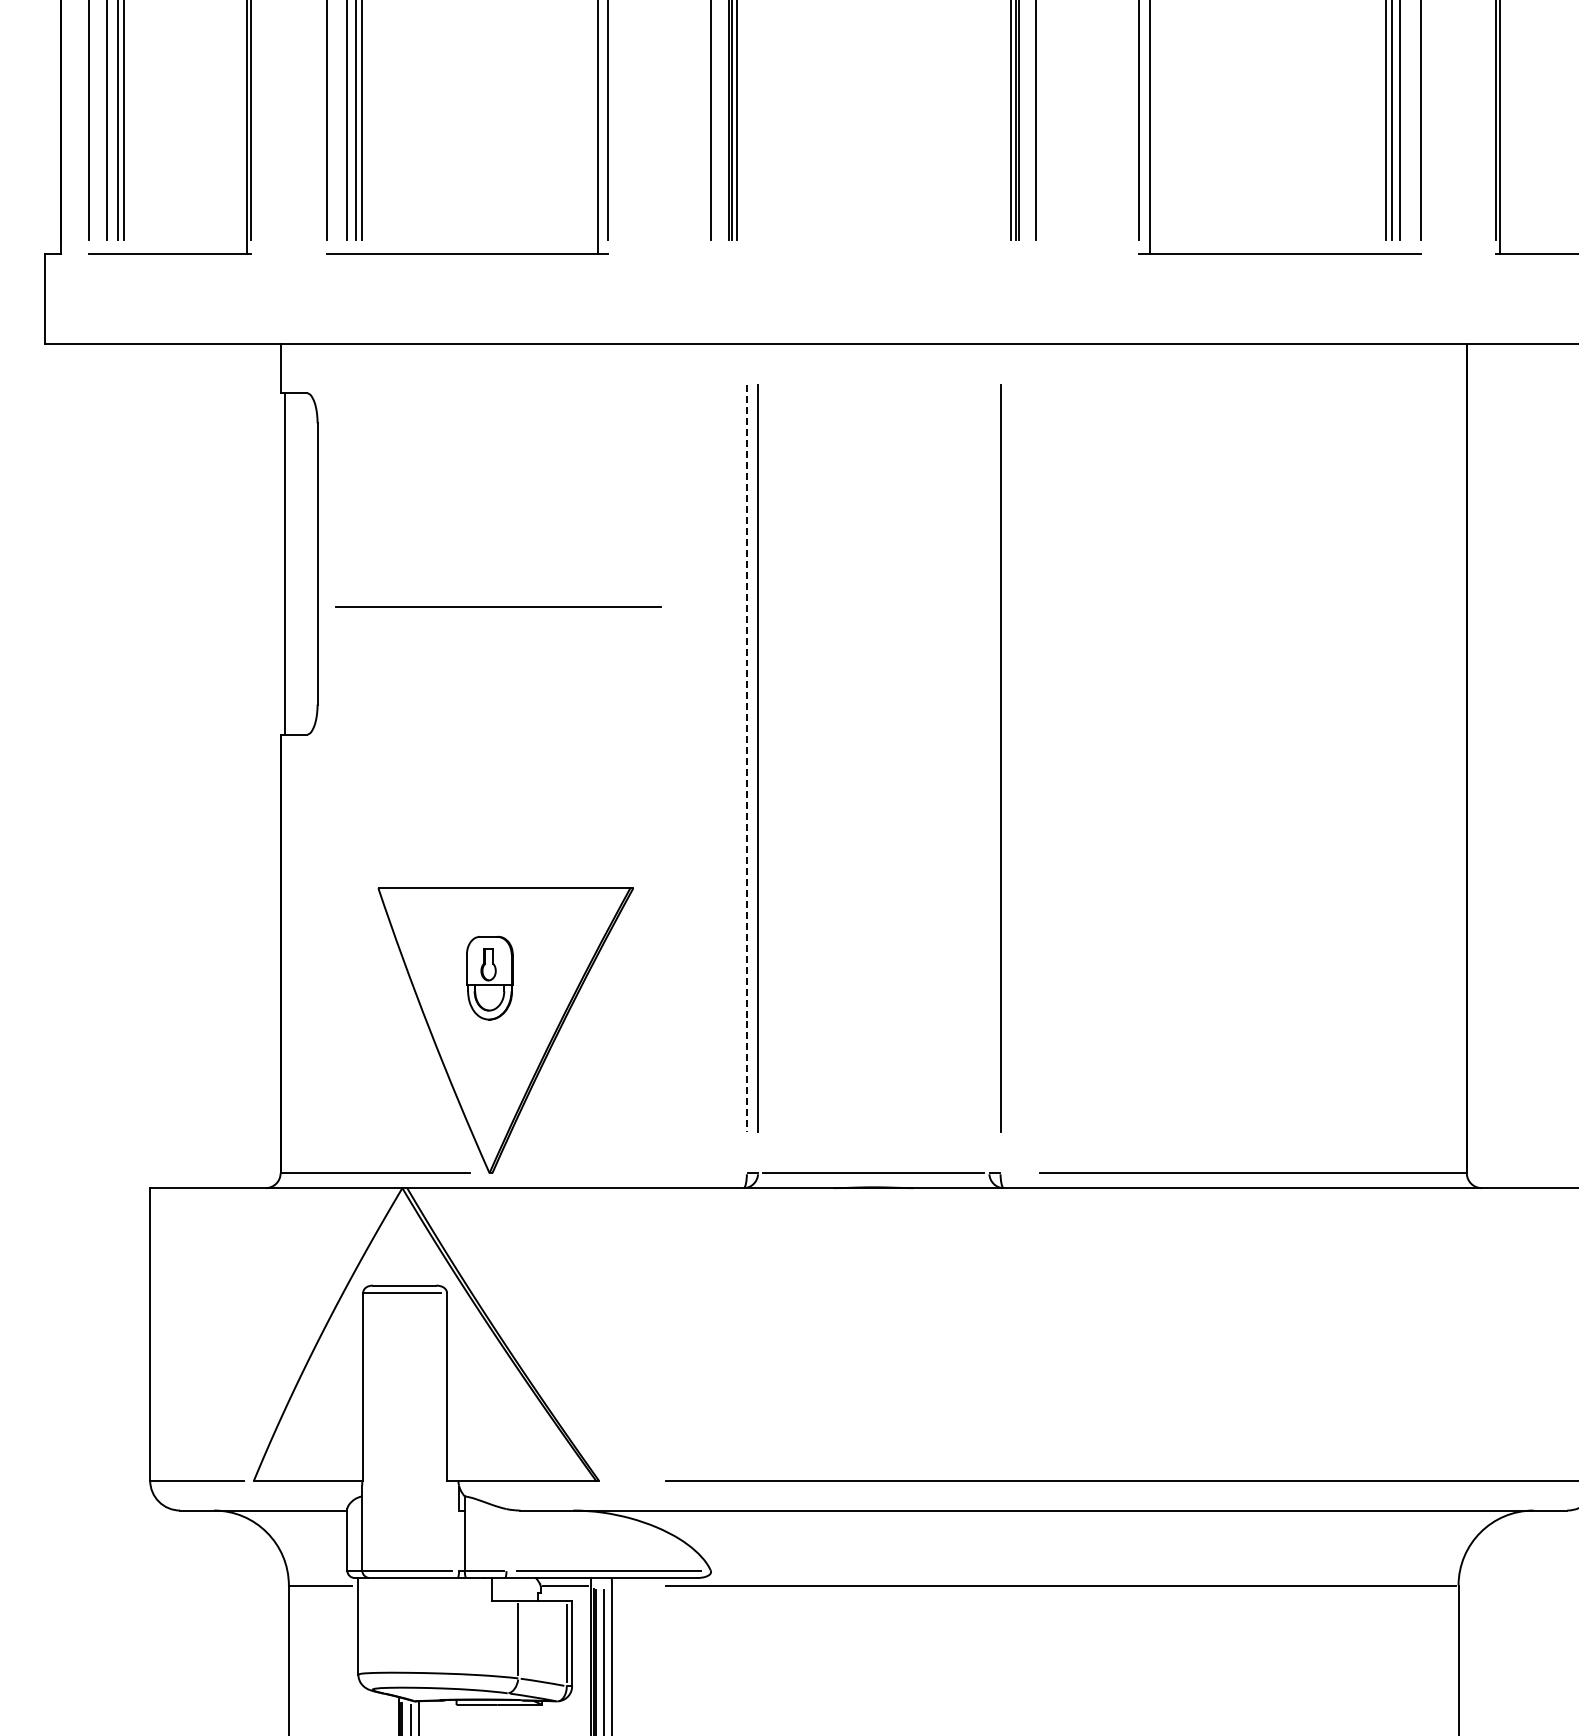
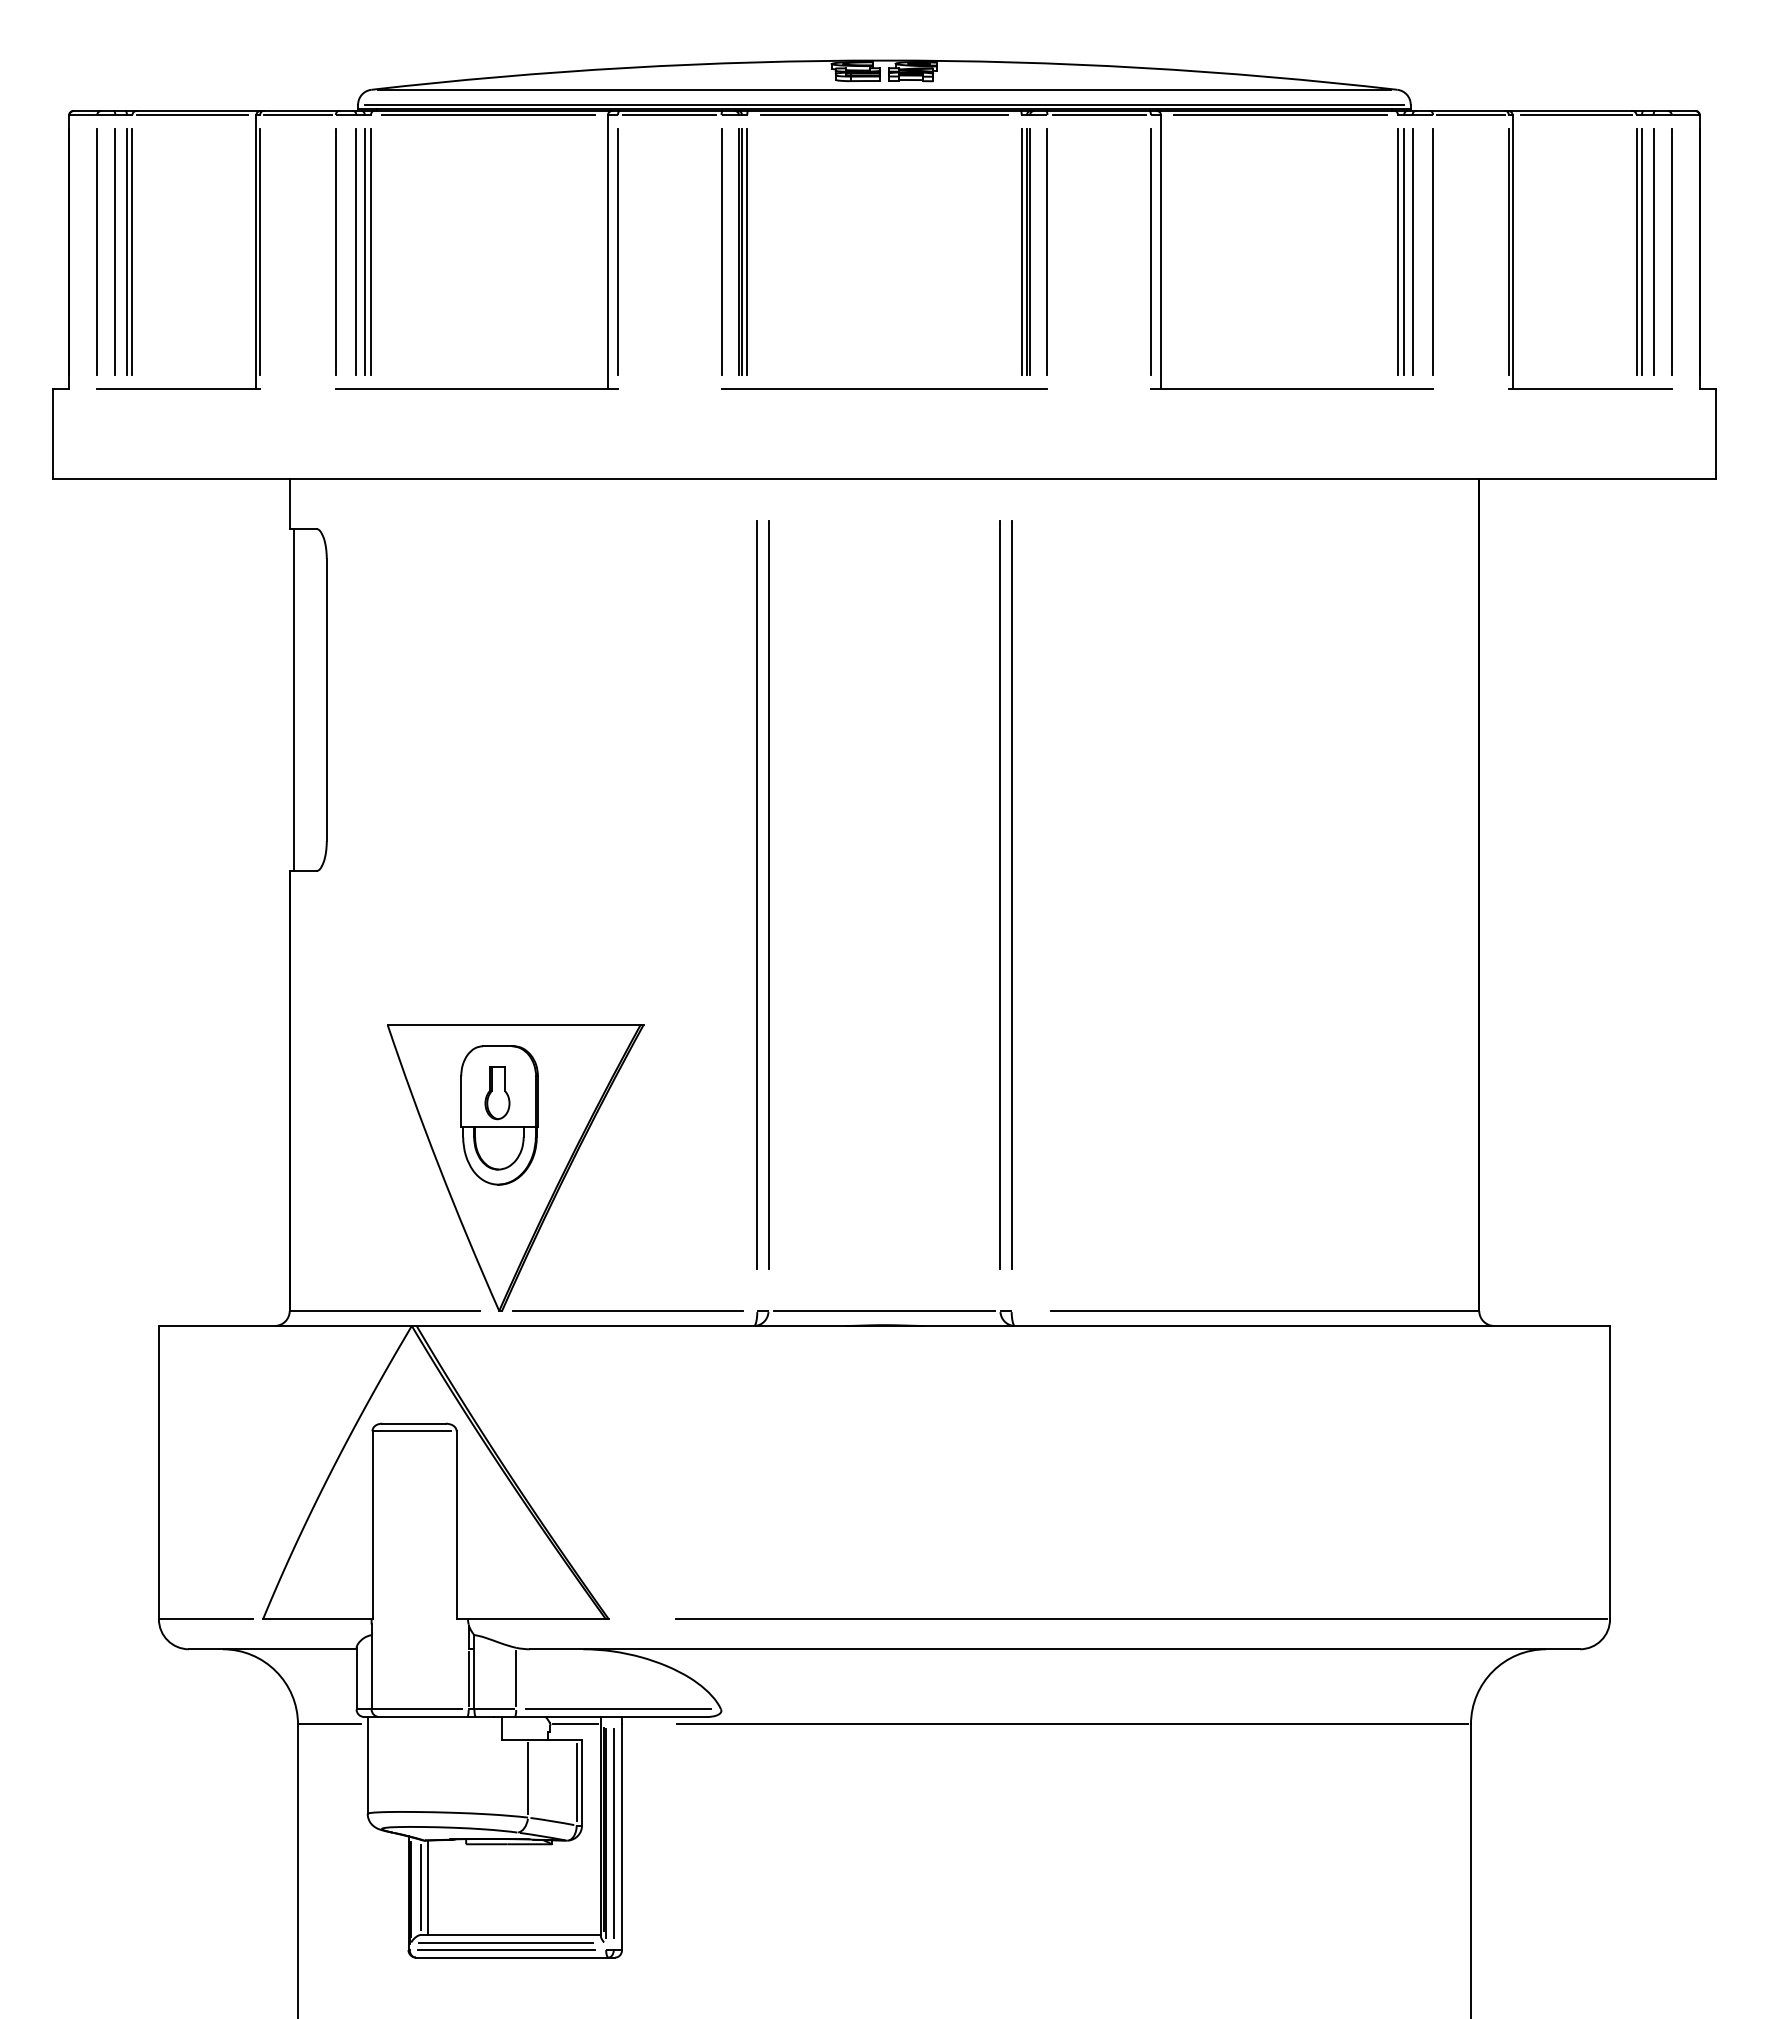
line: (498, 606) -> (884, 388), moved
line: (988, 757) -> (999, 894), added
line: (747, 758) -> (757, 895), dashed -> solid
part: (489, 978) -> (499, 1115), size x1.67
line: (617, 1172) -> (627, 1310), added
line: (506, 1539) -> (516, 1678), added
line: (458, 1540) -> (468, 1679), added

